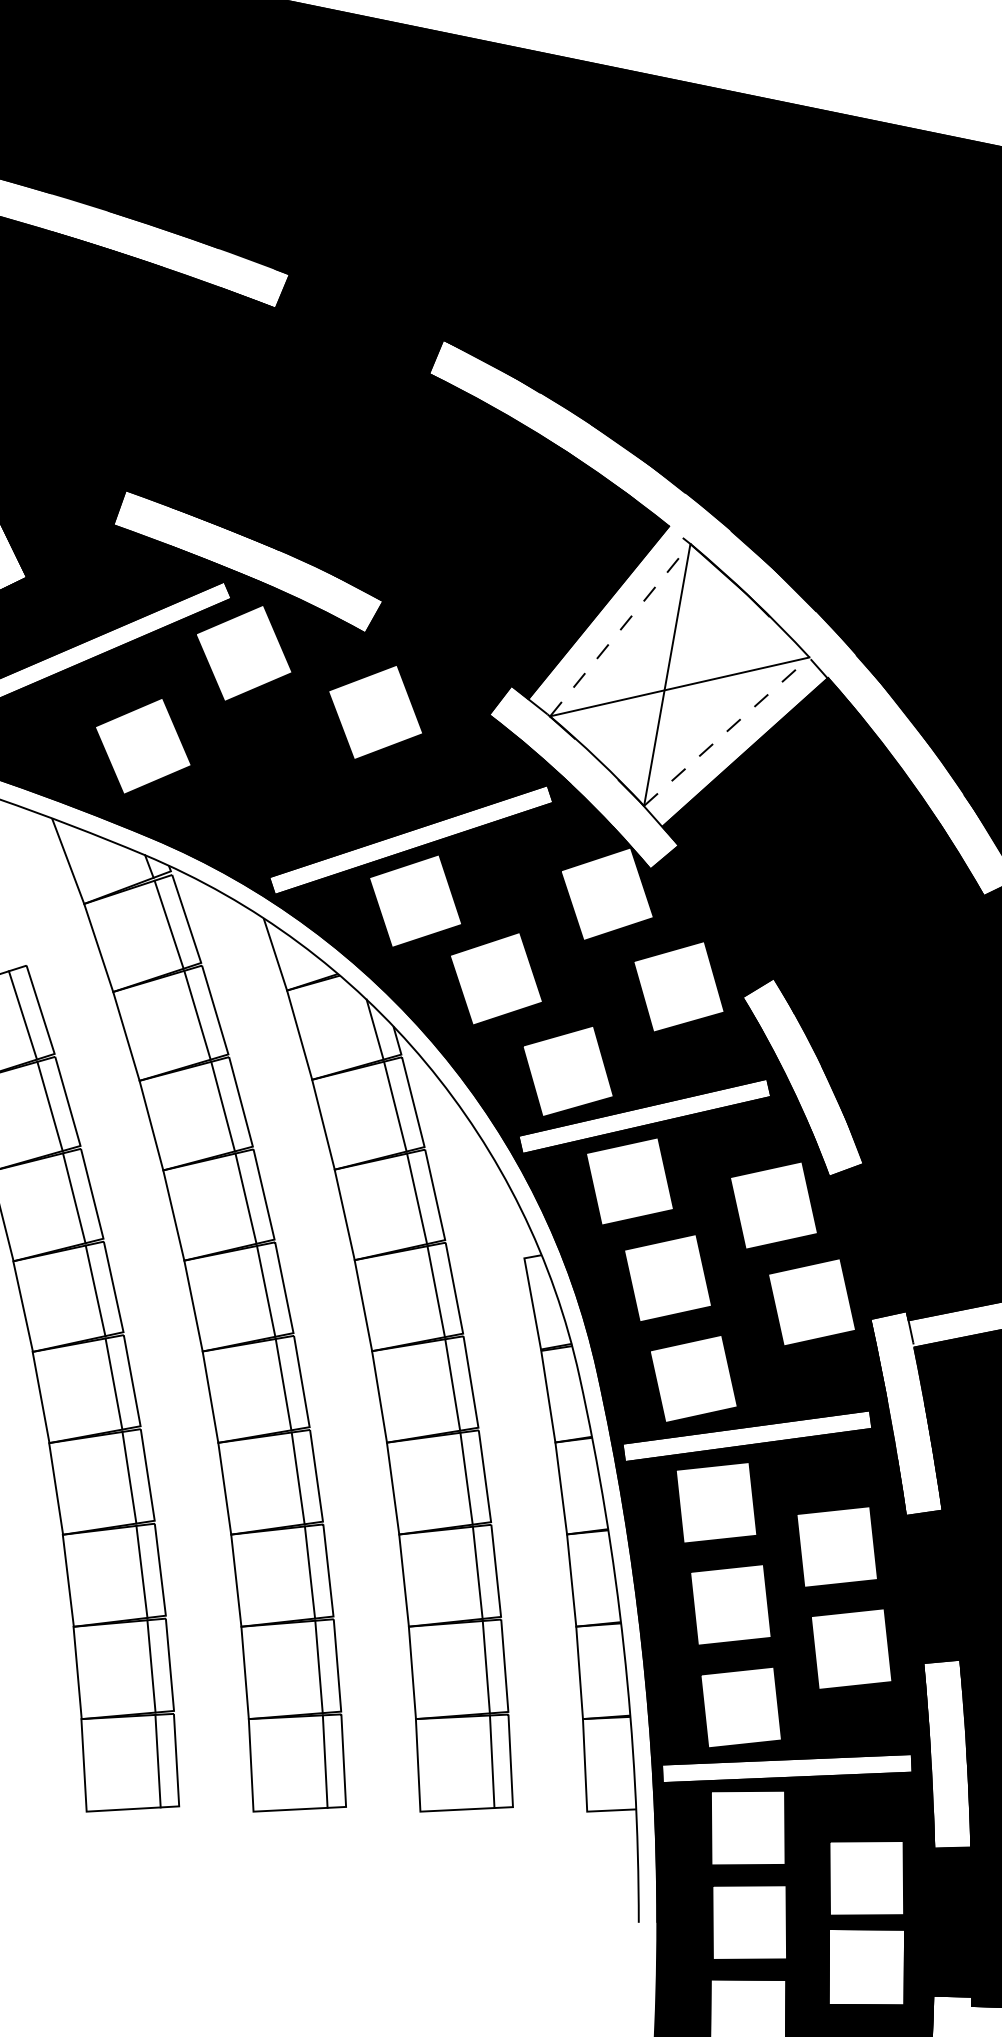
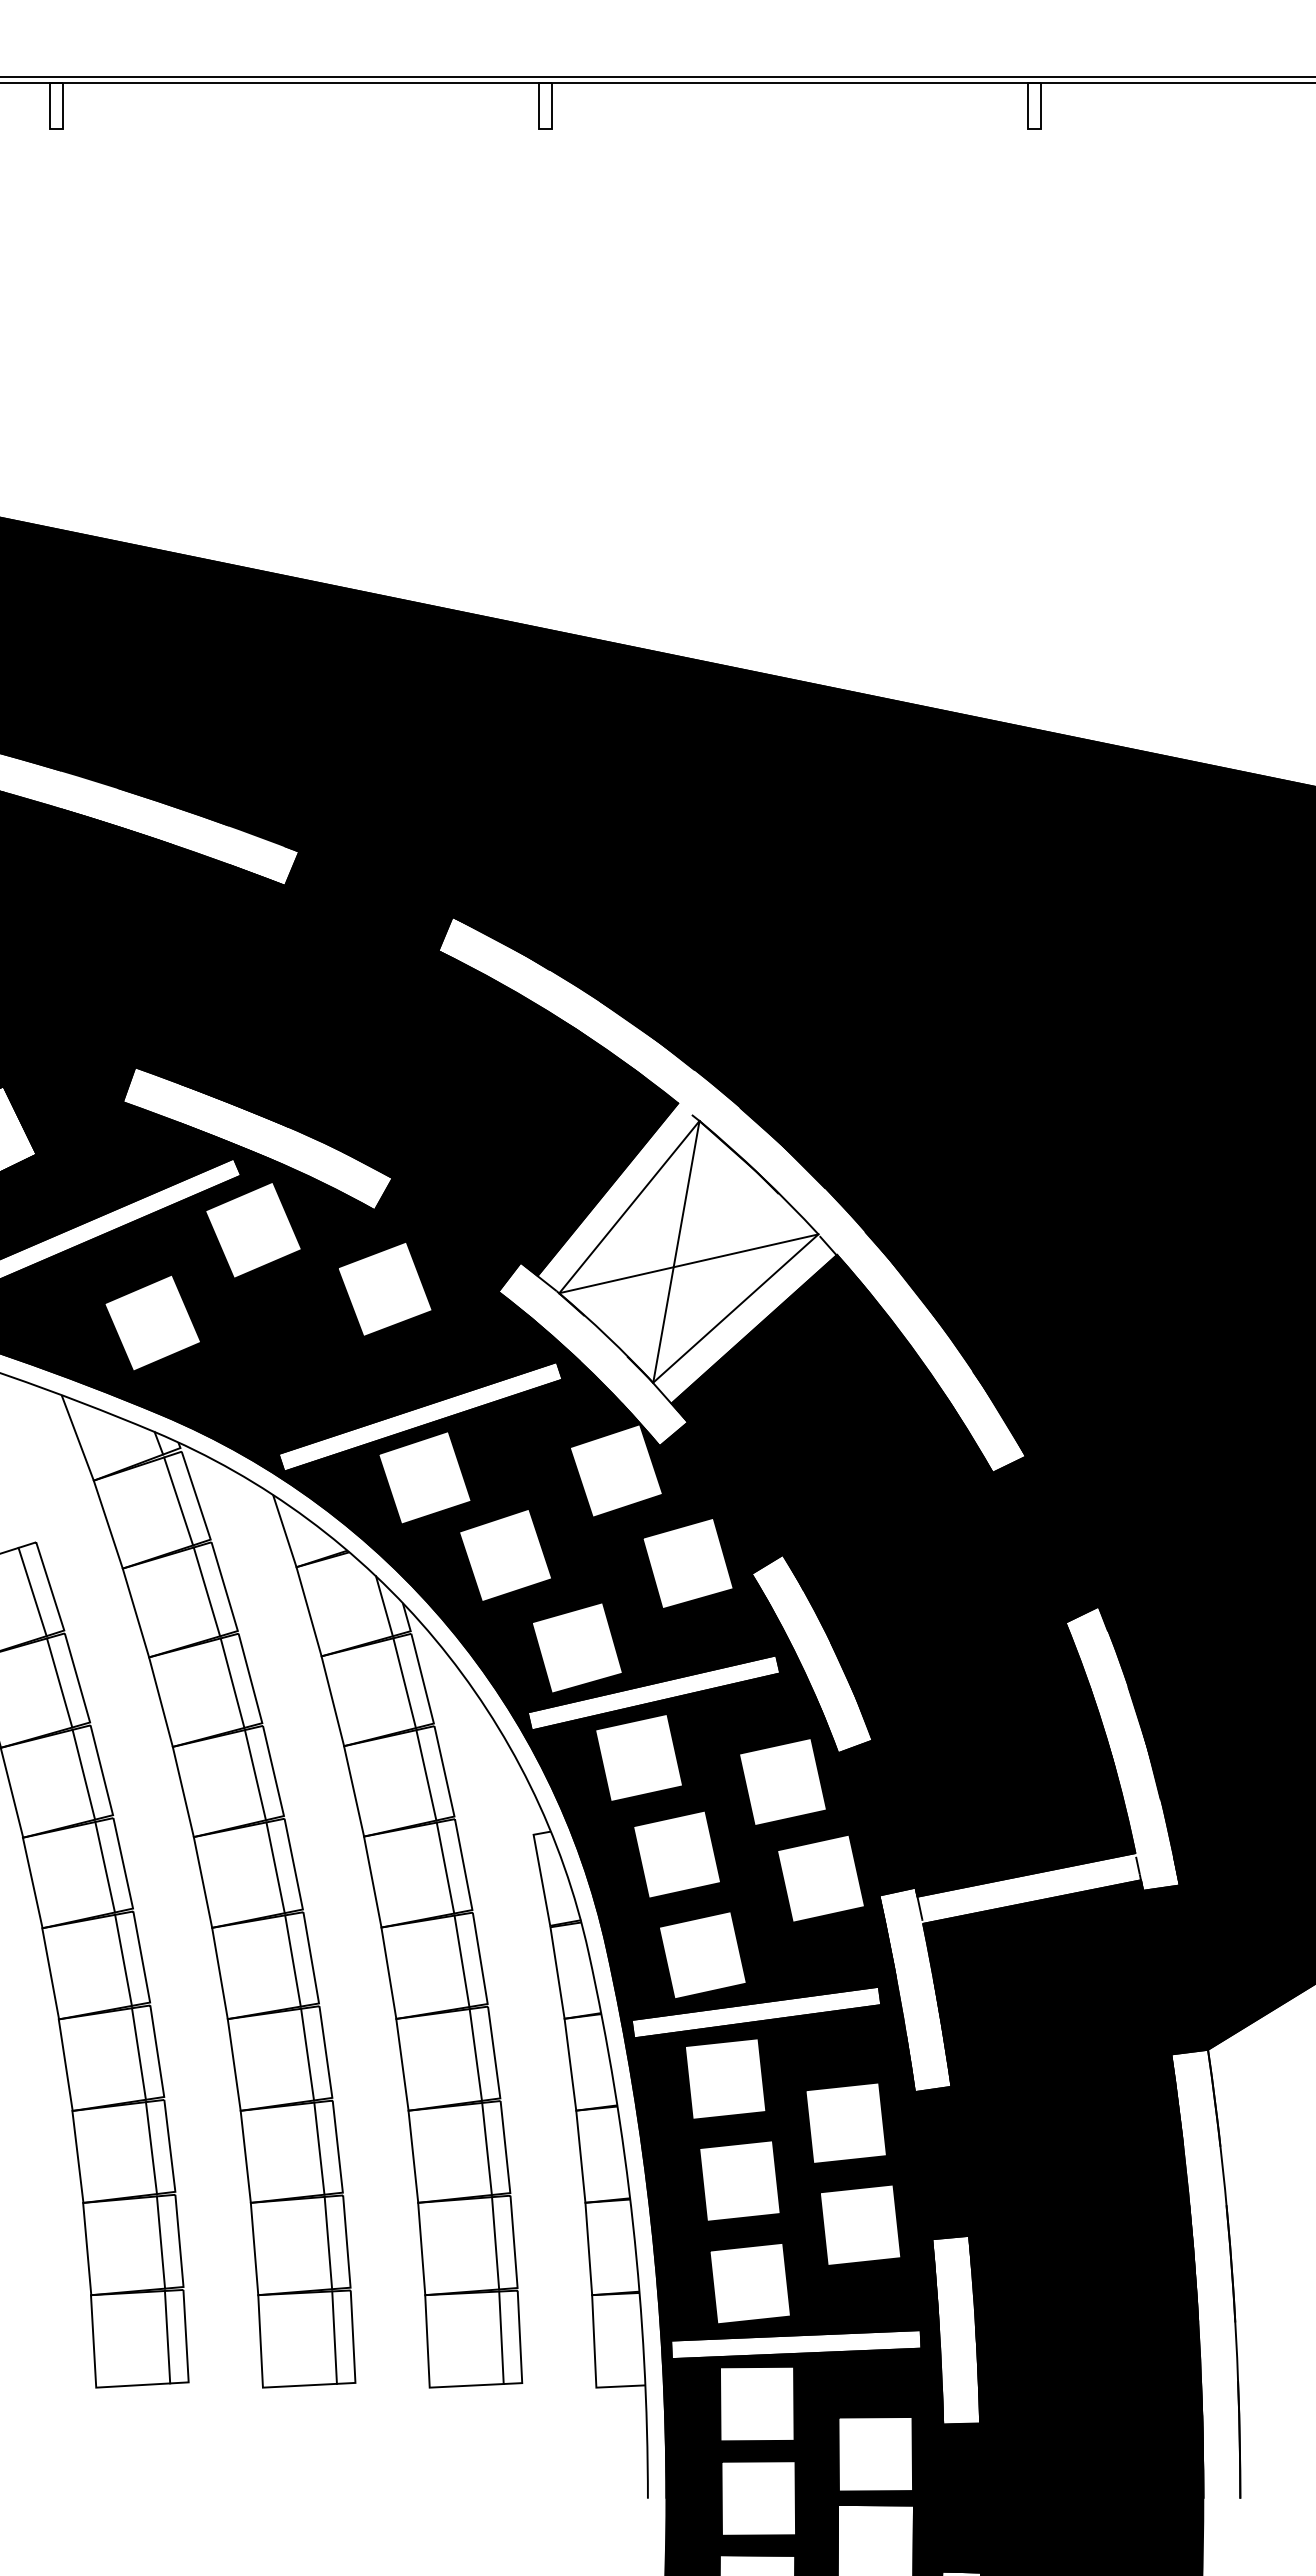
line: (620, 629) -> (629, 1206), dashed -> solid
line: (727, 731) -> (736, 1308), dashed -> solid

